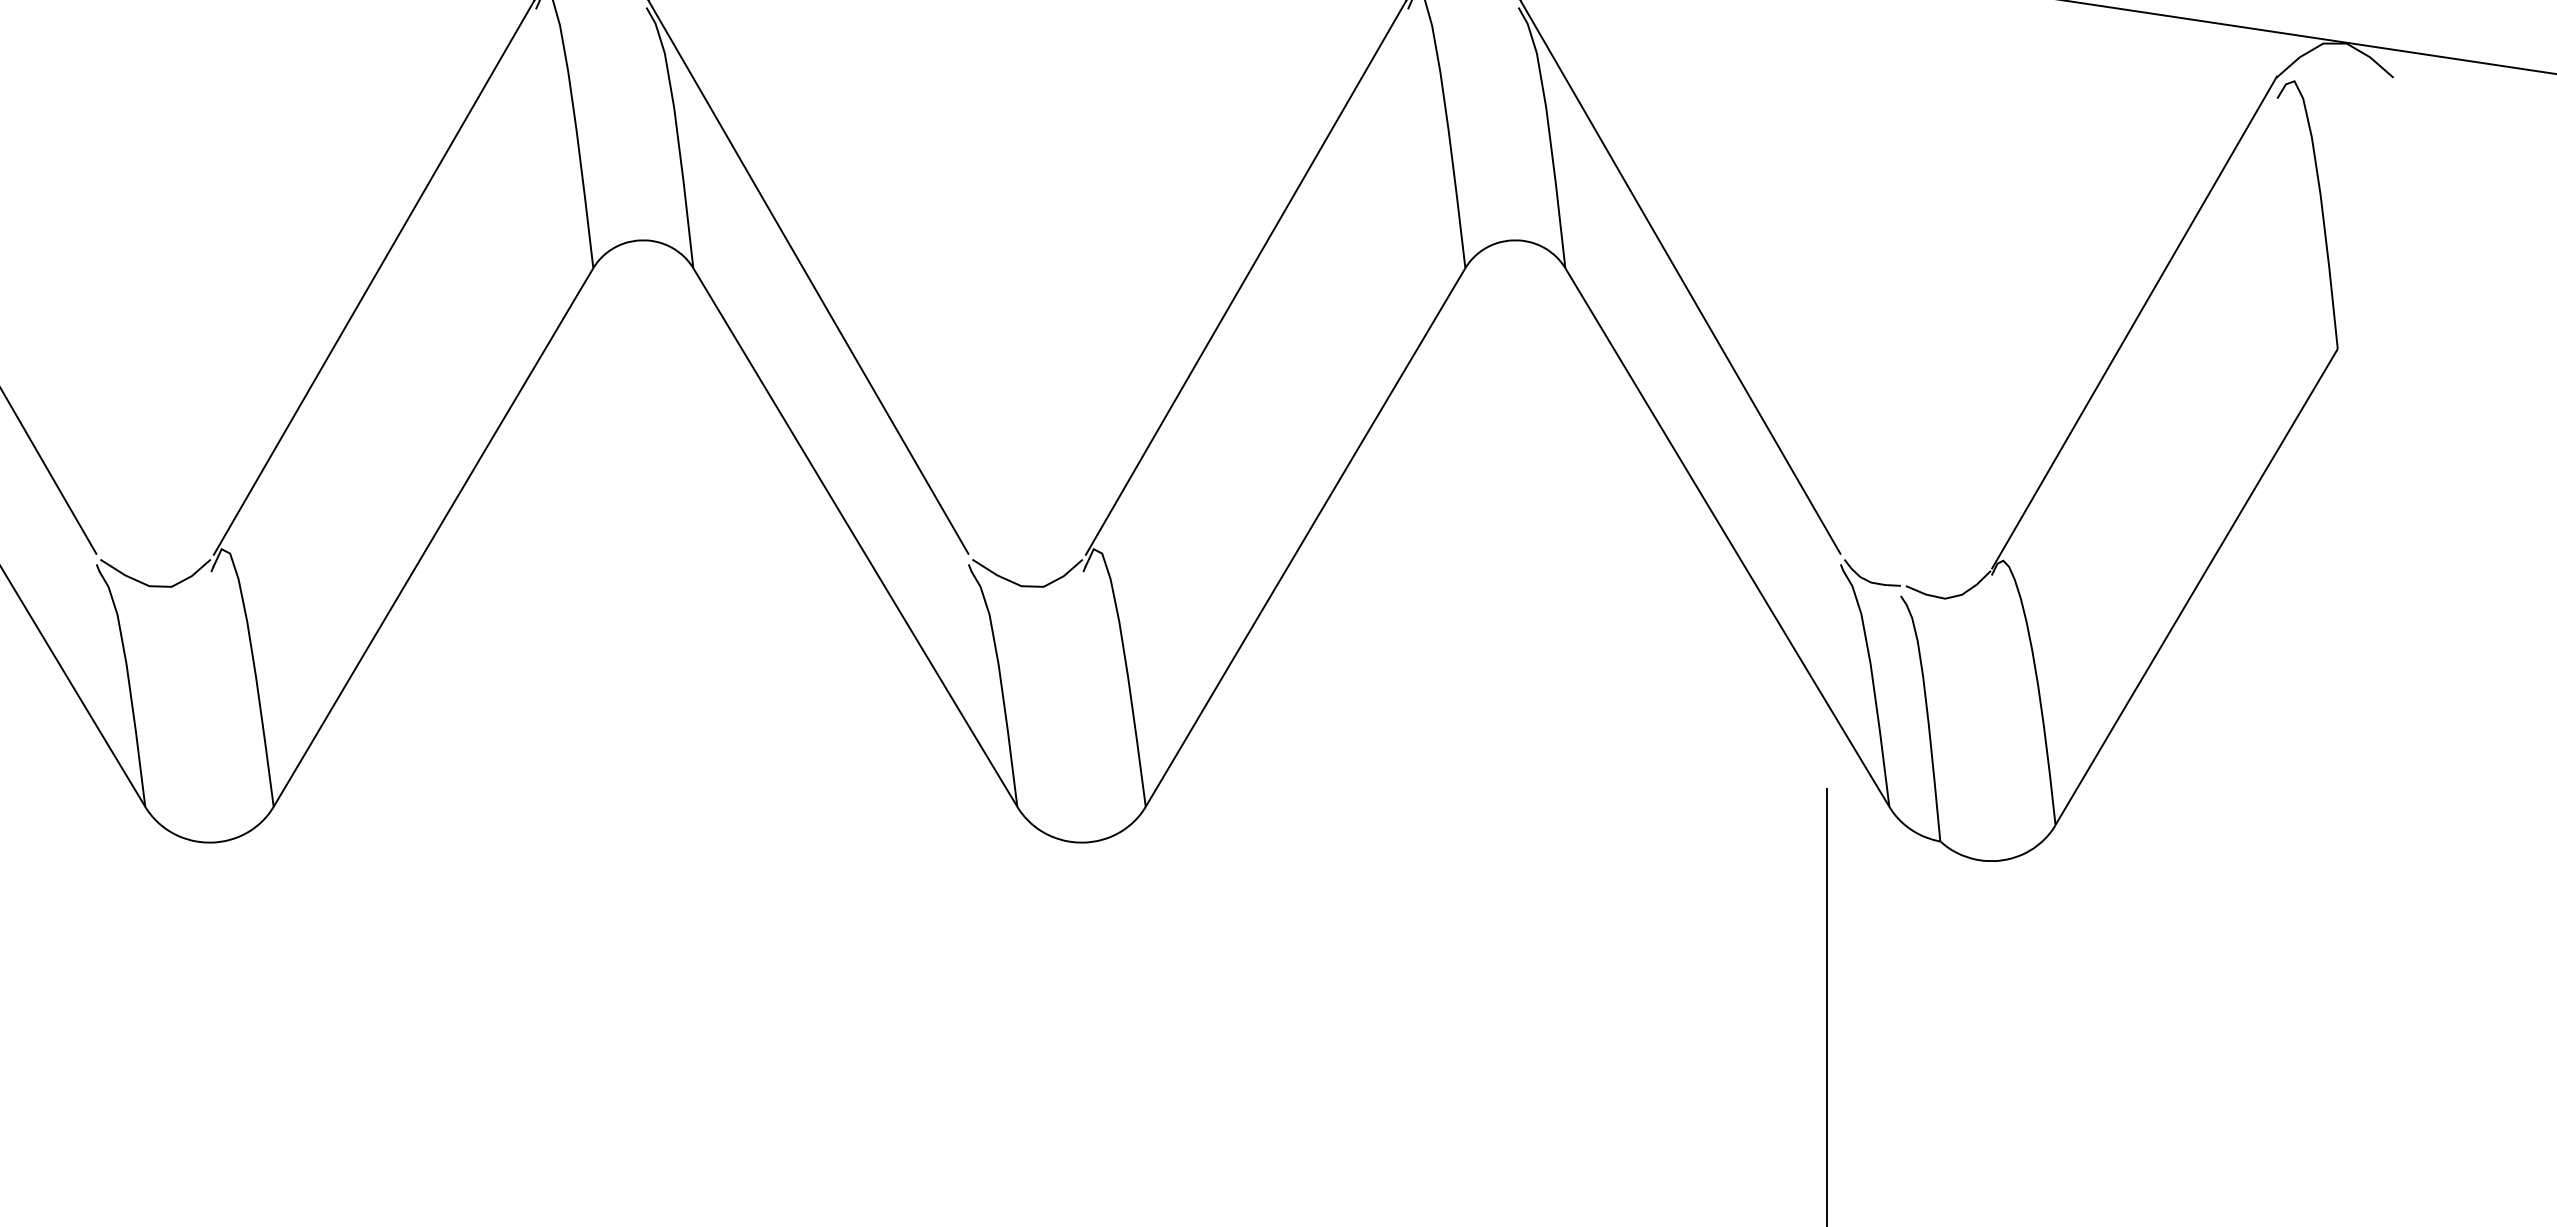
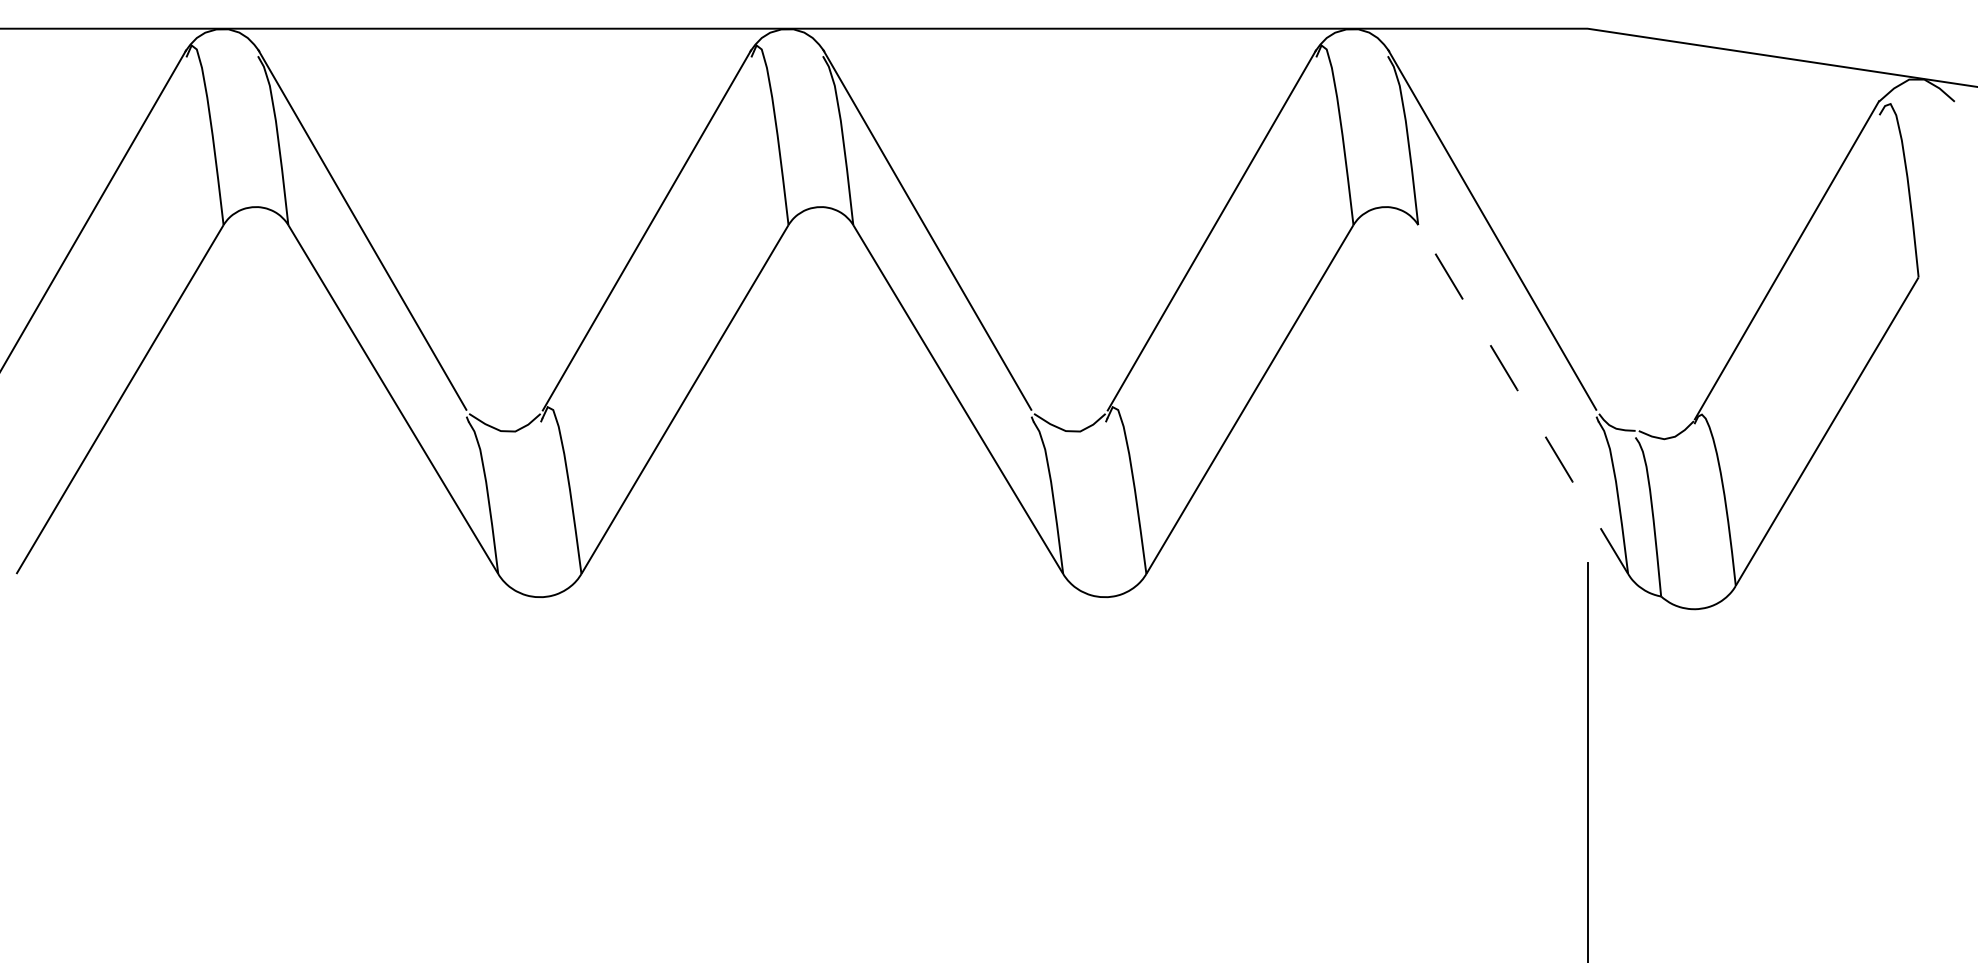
line: (1726, 537) -> (1522, 399), solid -> dashed

